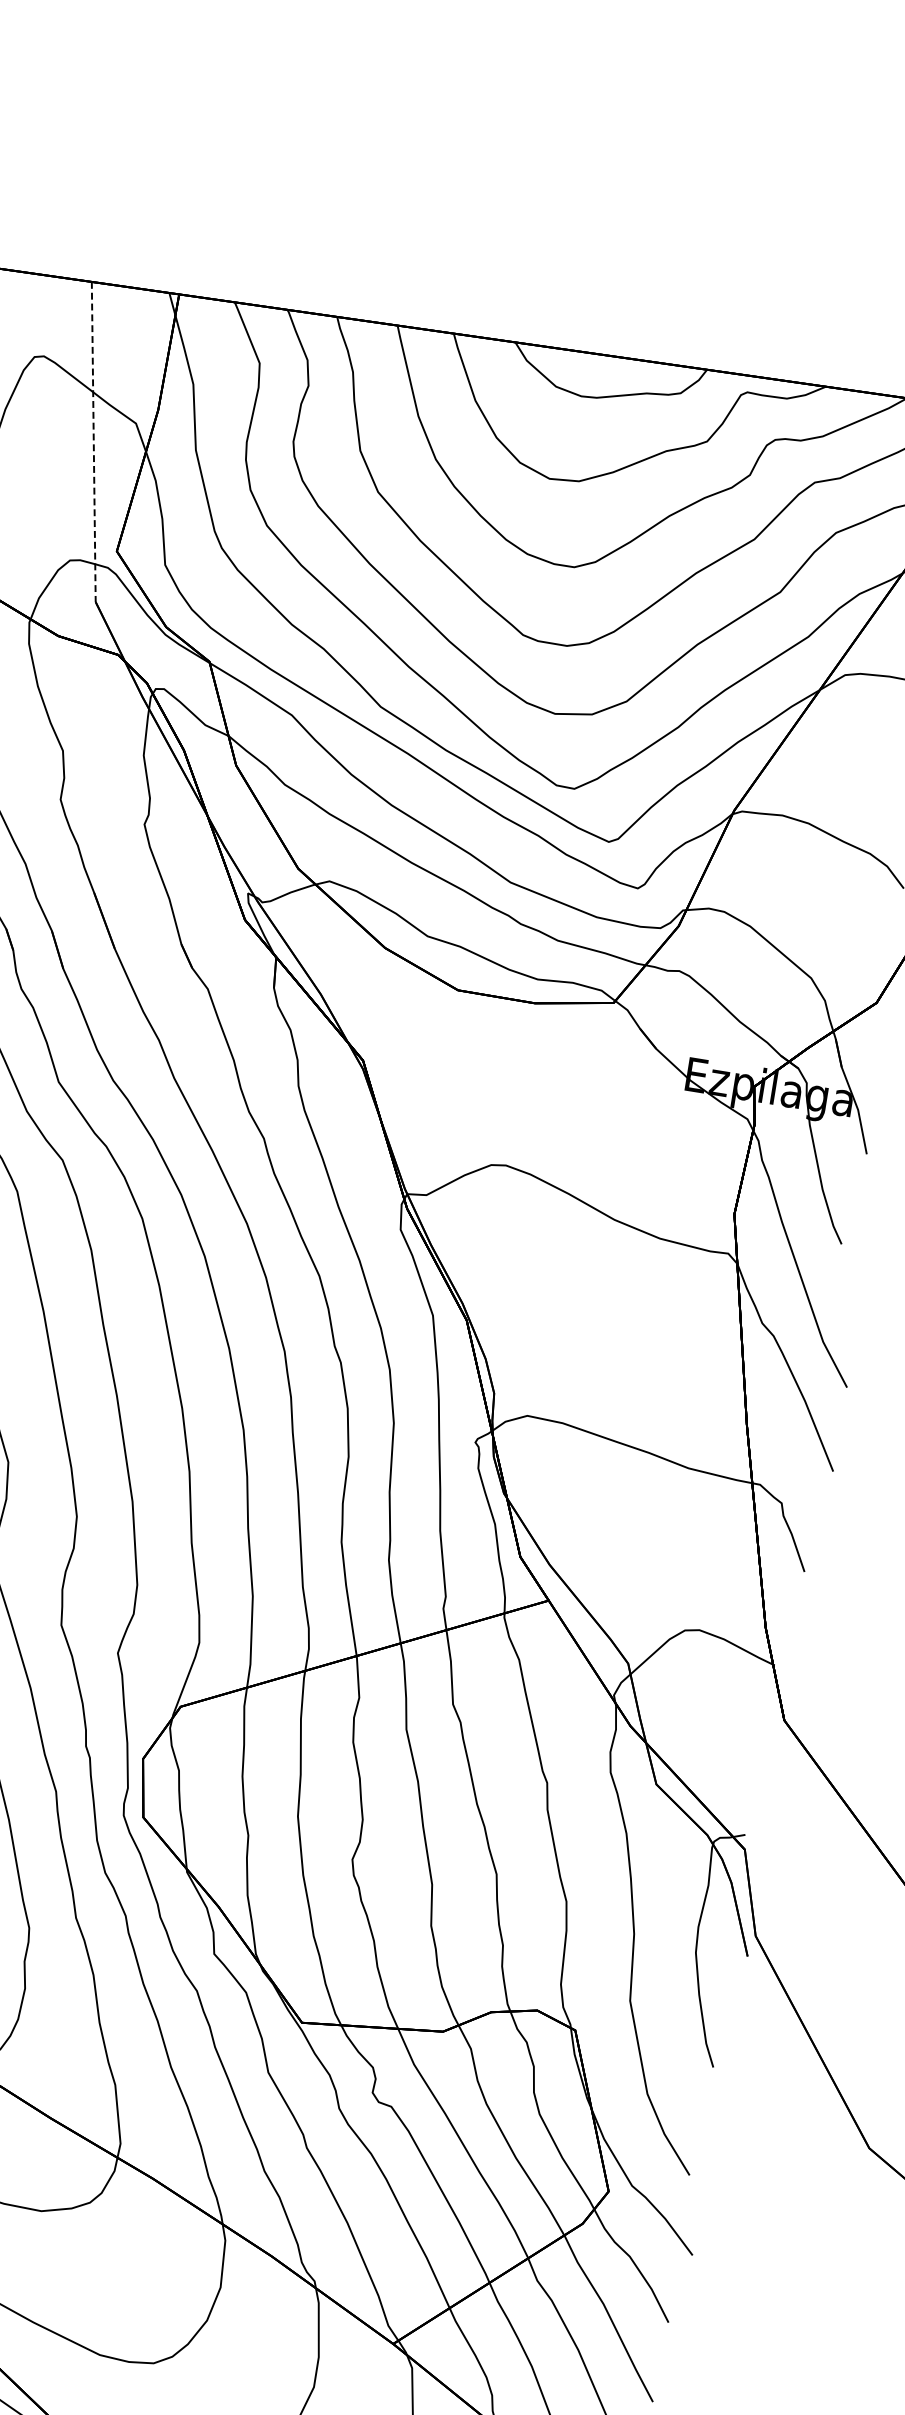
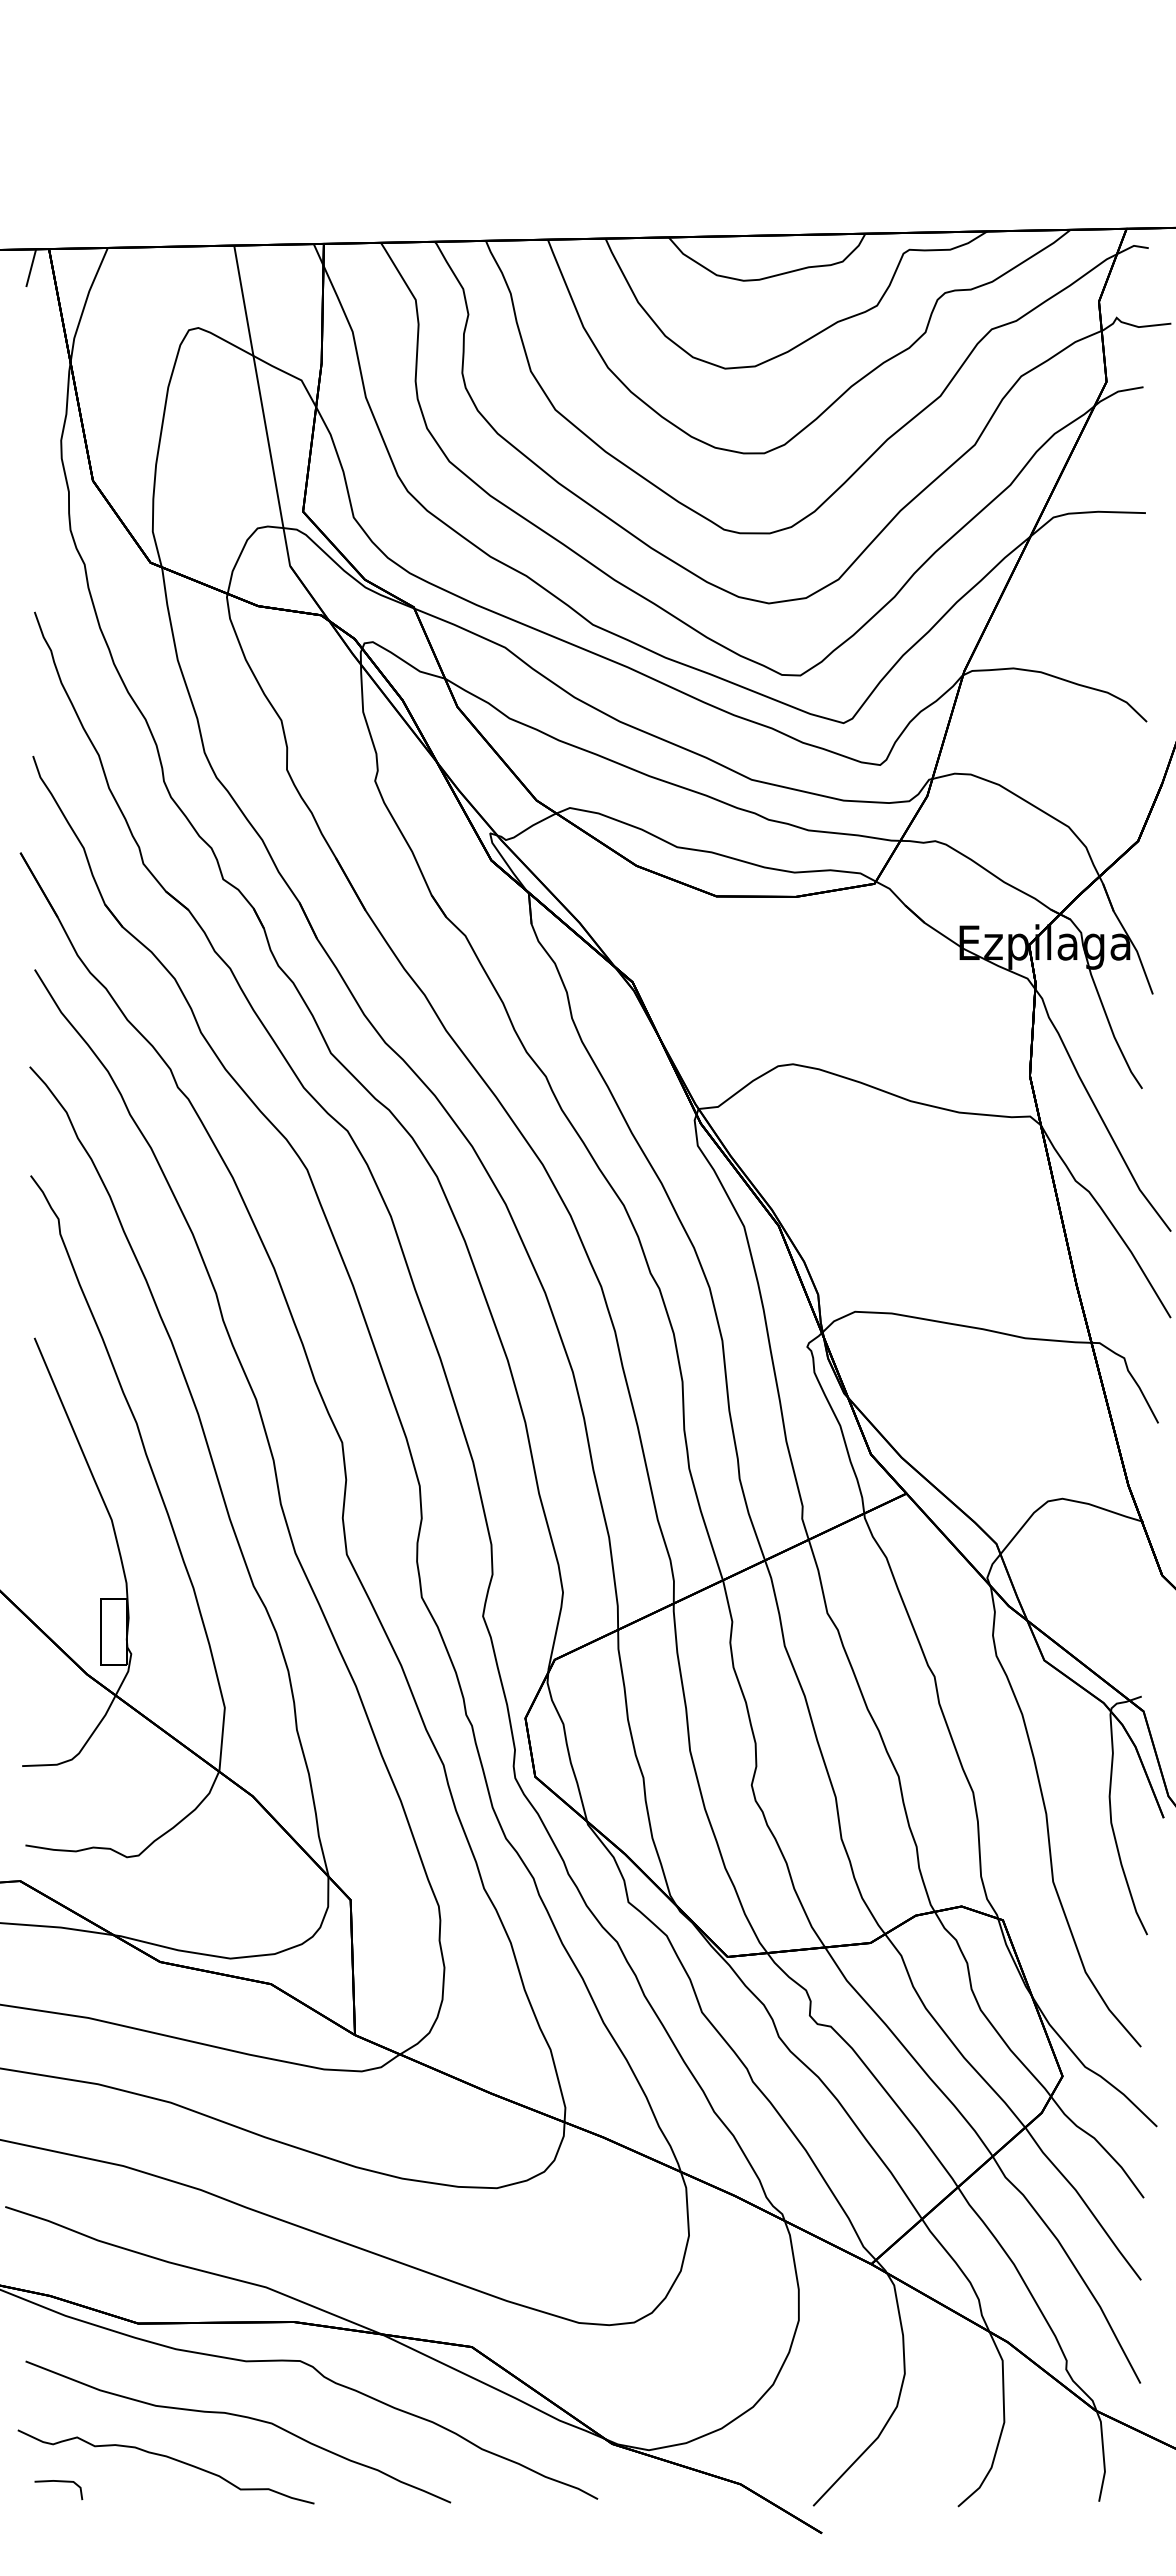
line: (94, 441) -> (262, 405), dashed -> solid

